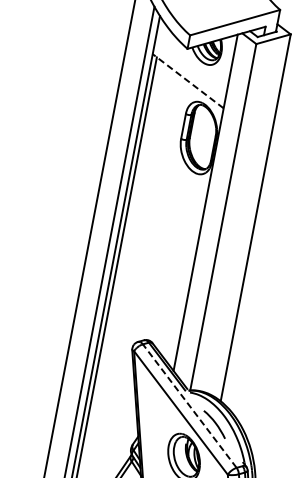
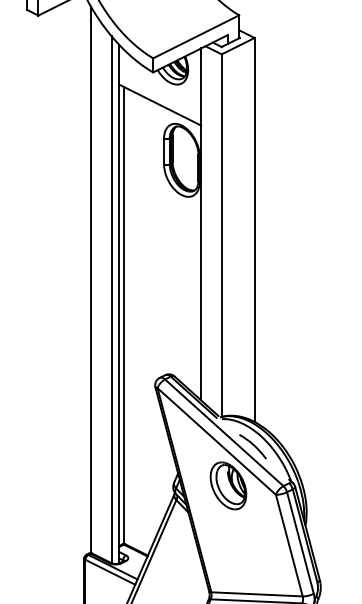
line: (188, 81) -> (160, 105), dashed -> solid
line: (190, 405) -> (224, 432), dashed -> solid

